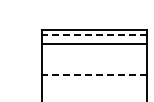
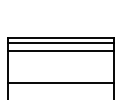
line: (94, 35) -> (60, 43), dashed -> solid
line: (94, 74) -> (60, 82), dashed -> solid

